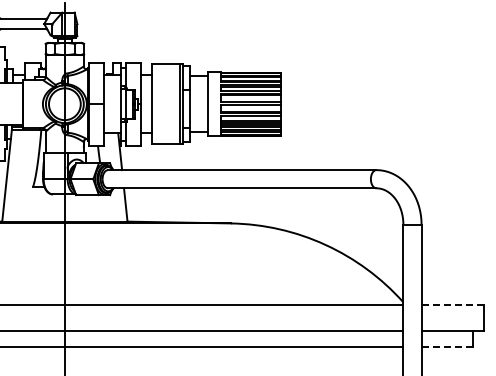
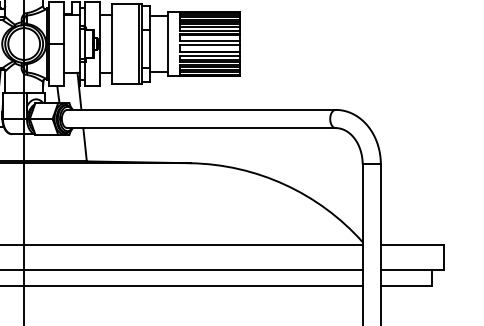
line: (453, 304) -> (412, 244), dashed -> solid
line: (447, 346) -> (406, 286), dashed -> solid

